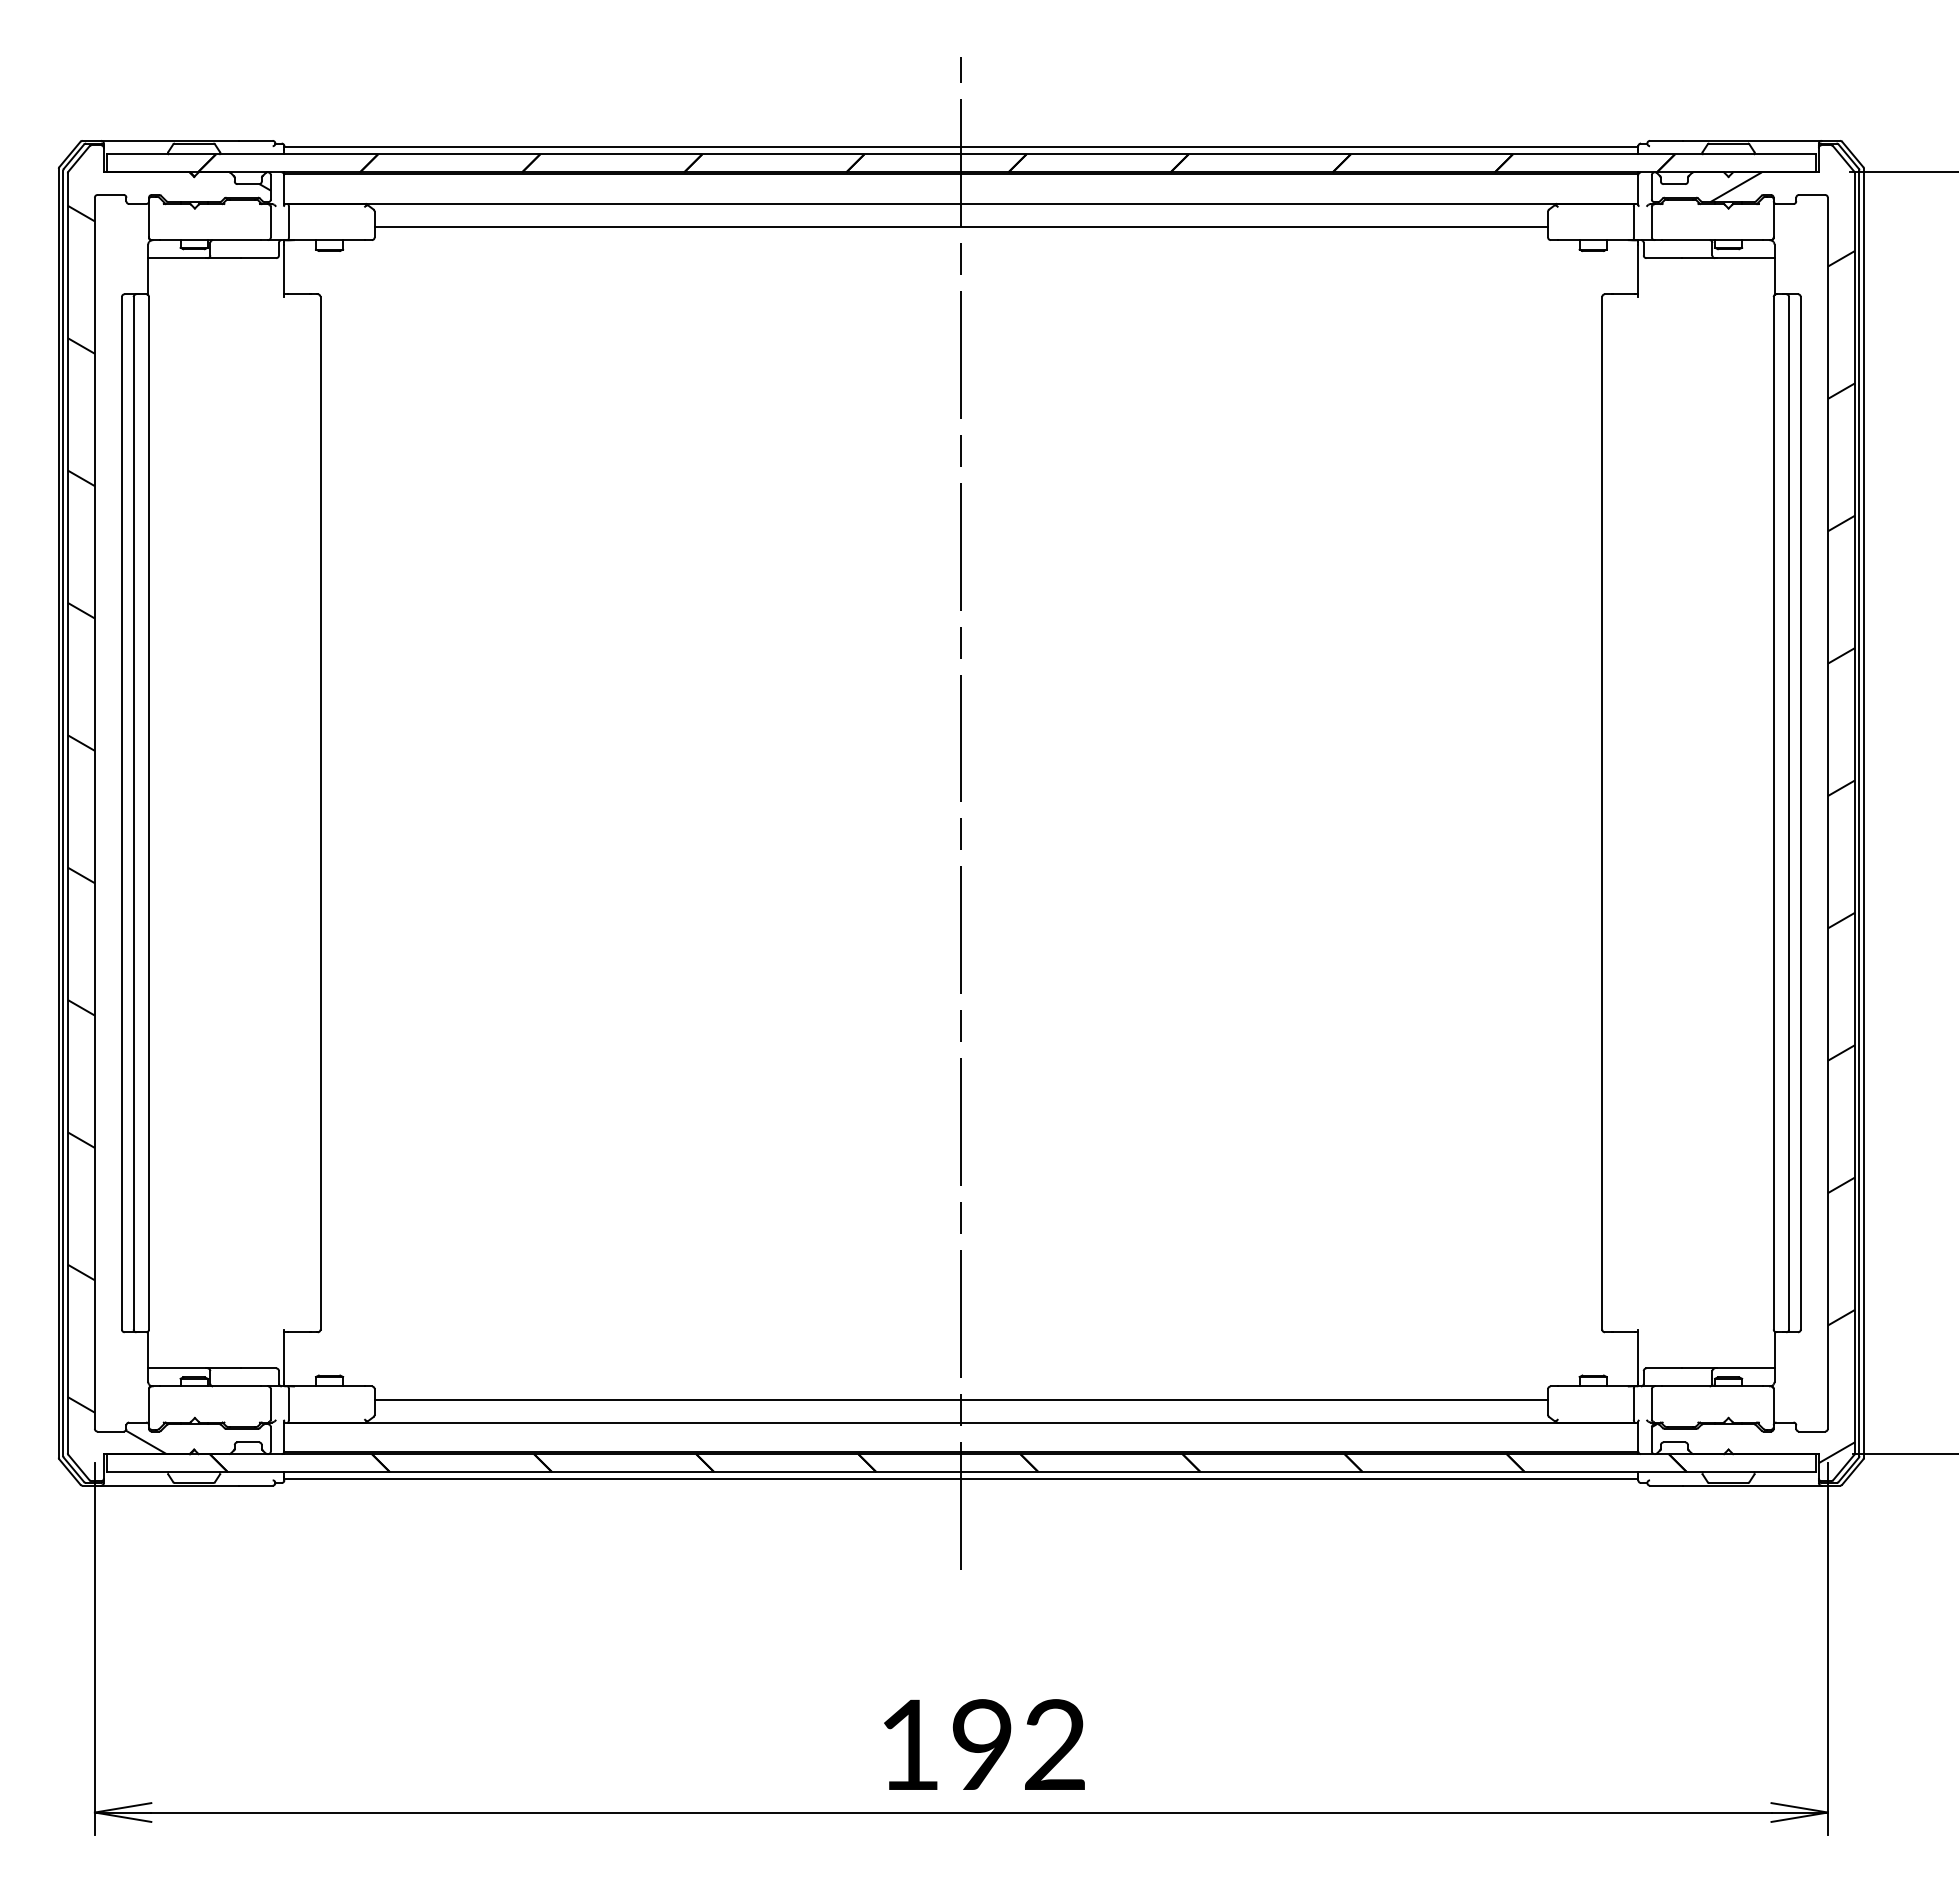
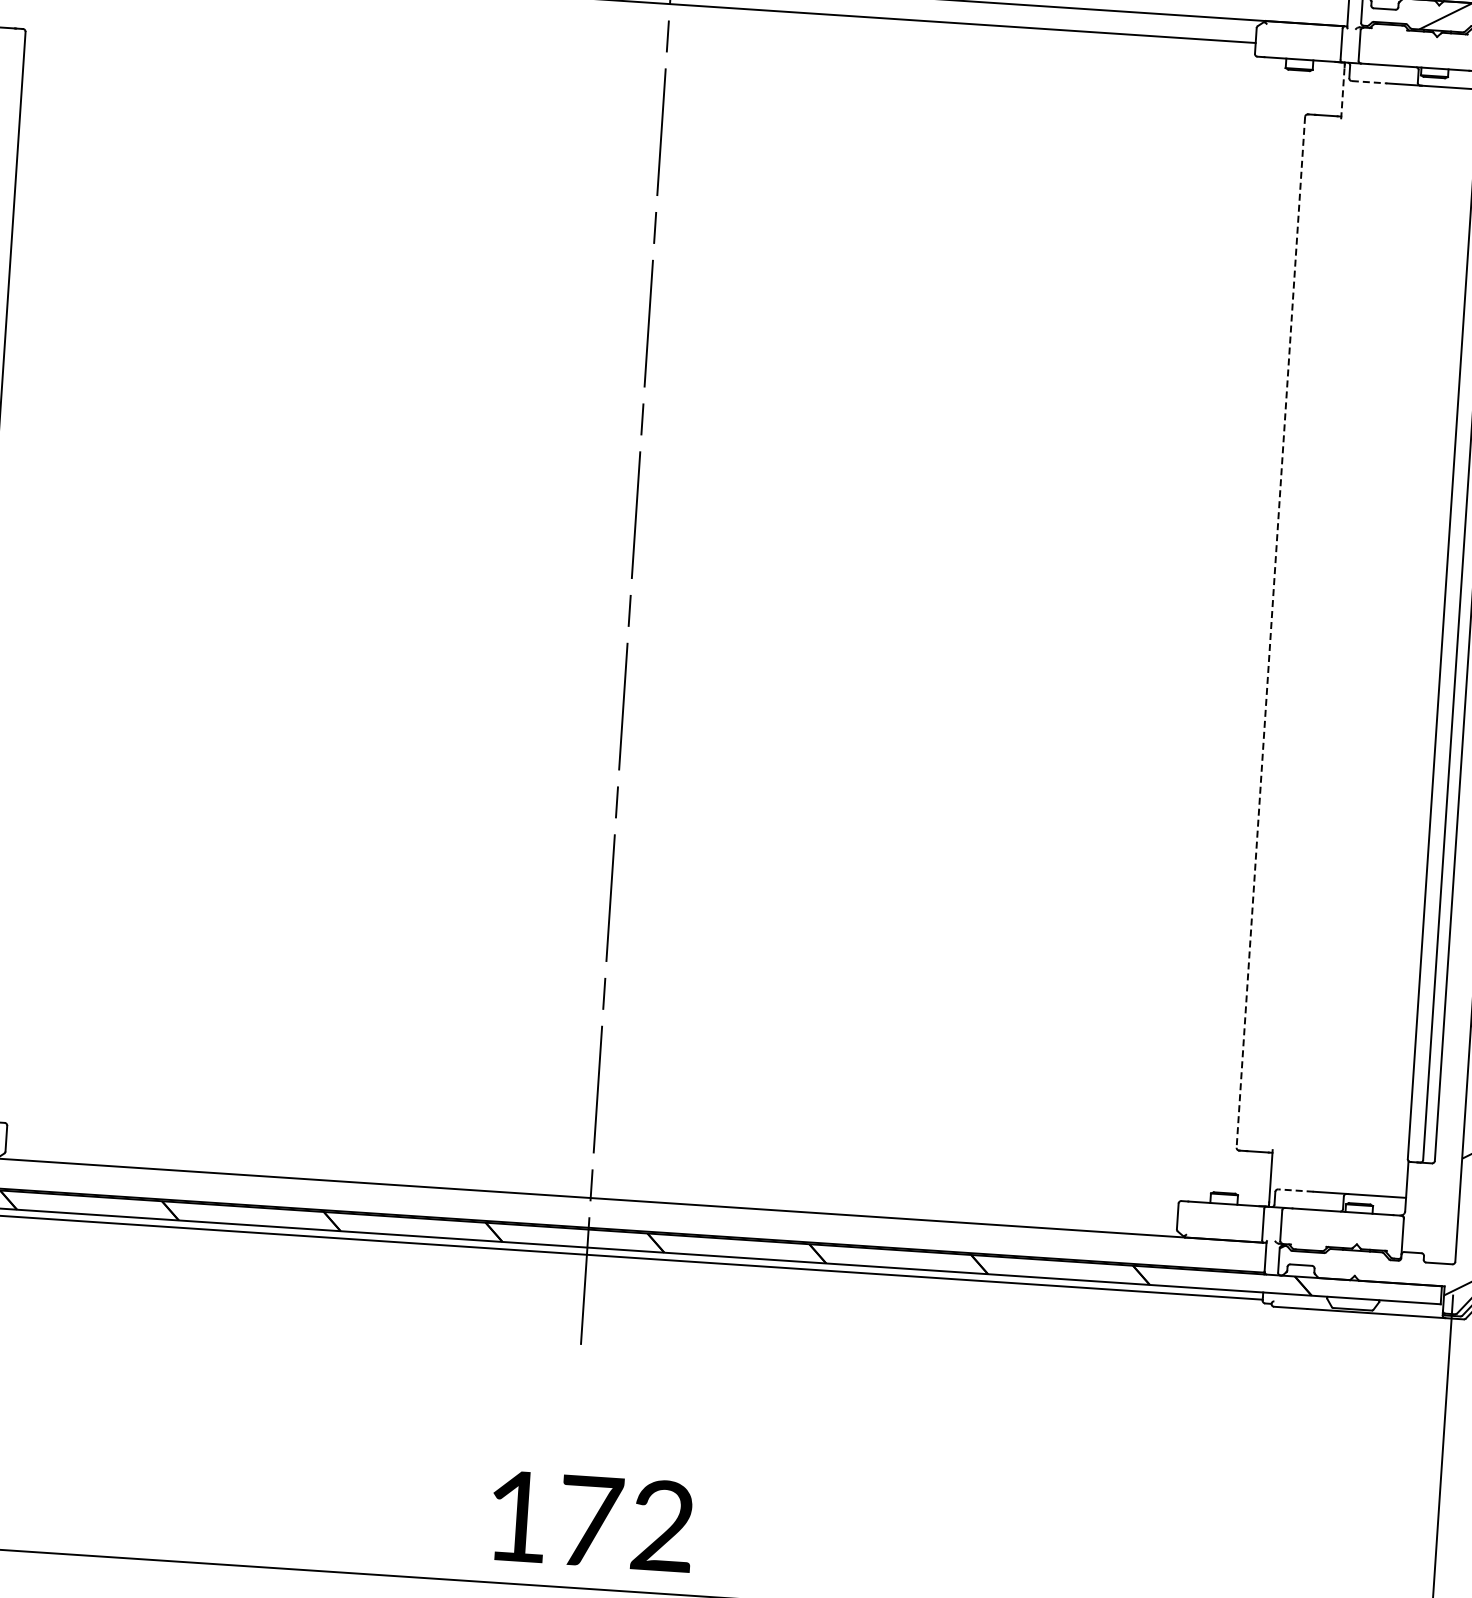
line: (1664, 258) -> (1369, 82), solid -> dashed
line: (1638, 270) -> (1343, 92), solid -> dashed
line: (1602, 813) -> (1271, 632), solid -> dashed
line: (1664, 1368) -> (1296, 1190), solid -> dashed
line: (961, 1399) -> (592, 1175), removed
text: (983, 1744) -> (591, 1520), 192 -> 172

